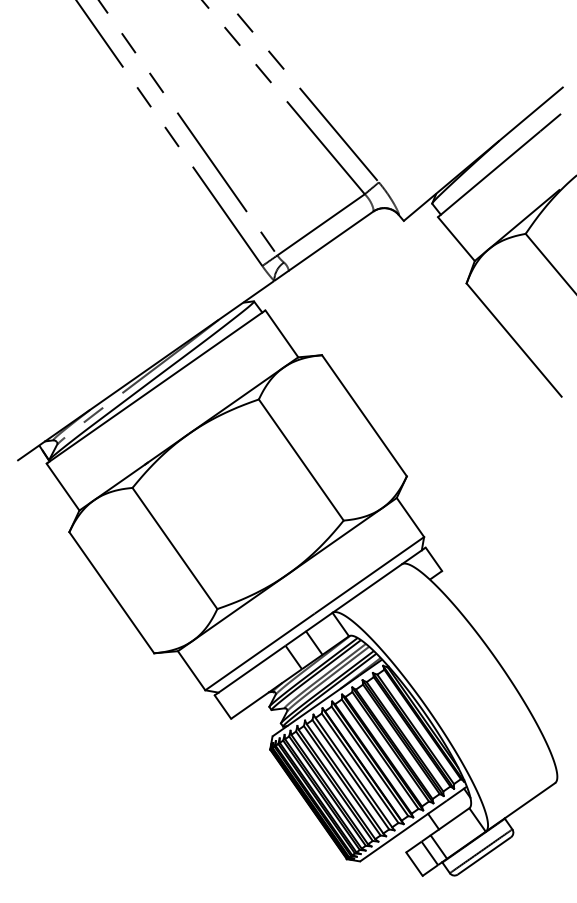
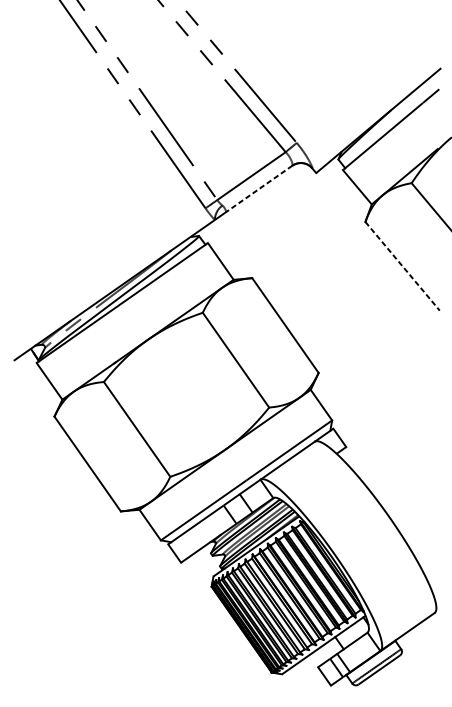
line: (330, 241) -> (258, 189), solid -> dashed
line: (514, 340) -> (402, 266), solid -> dashed

